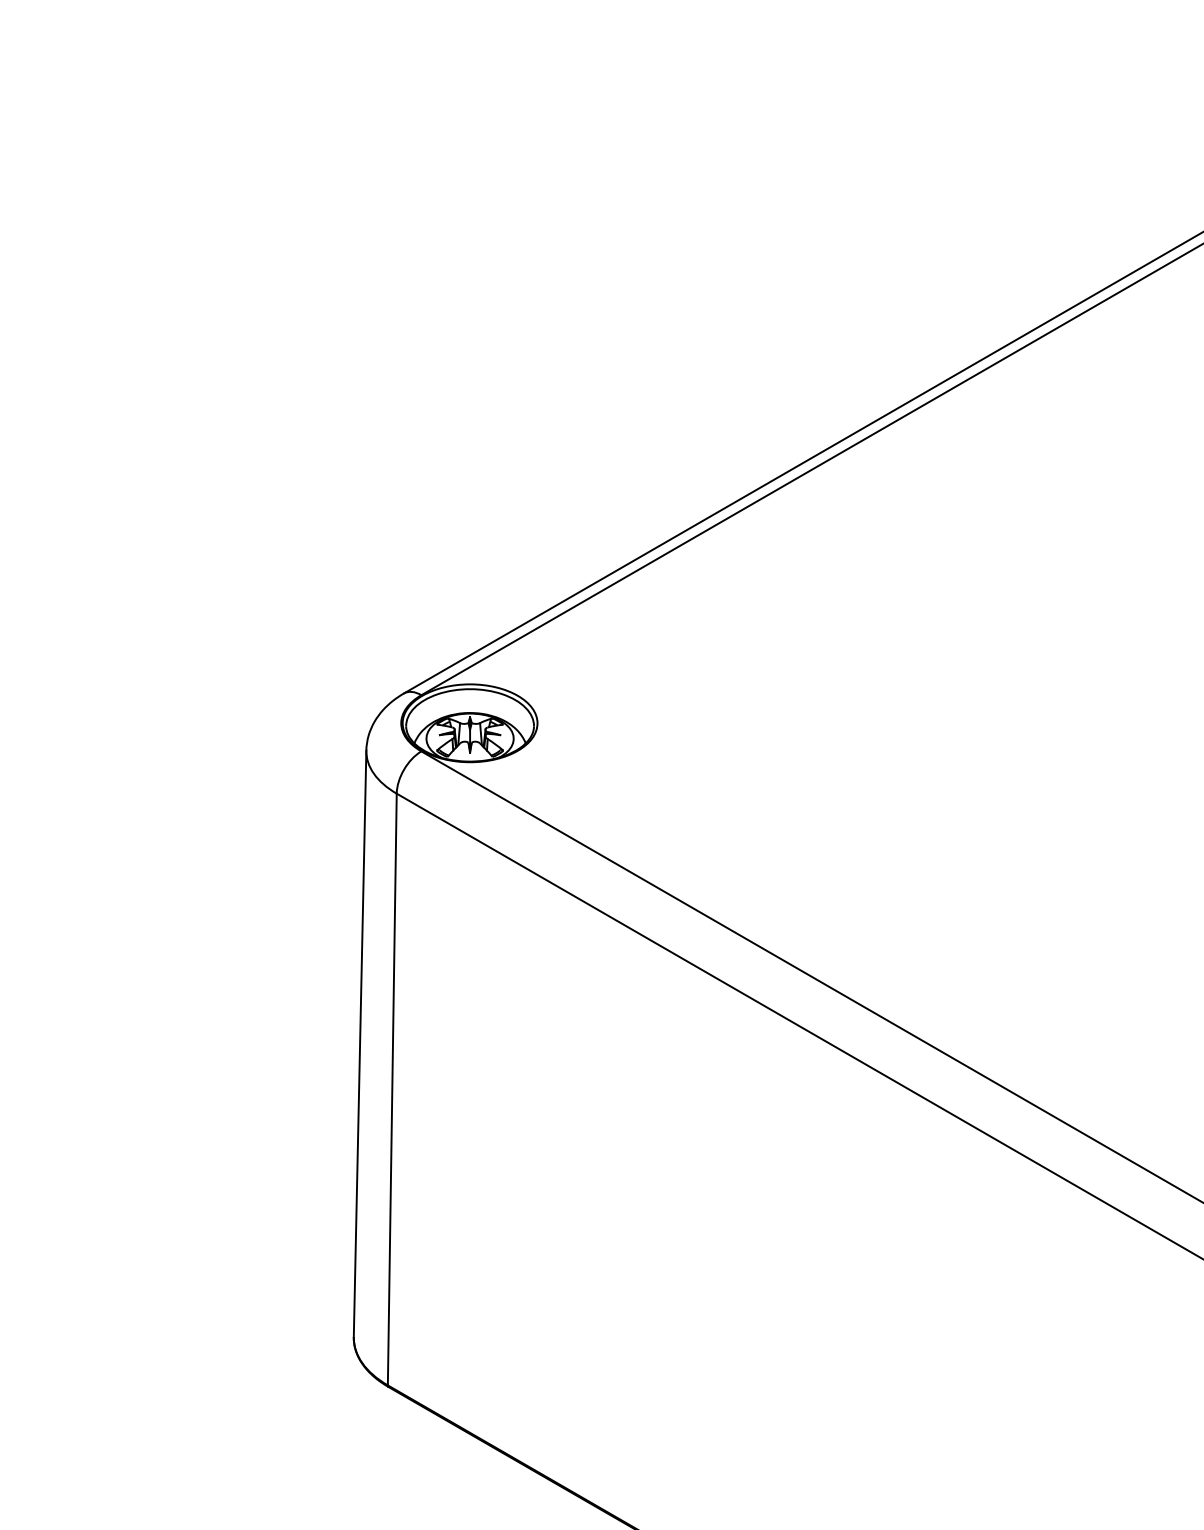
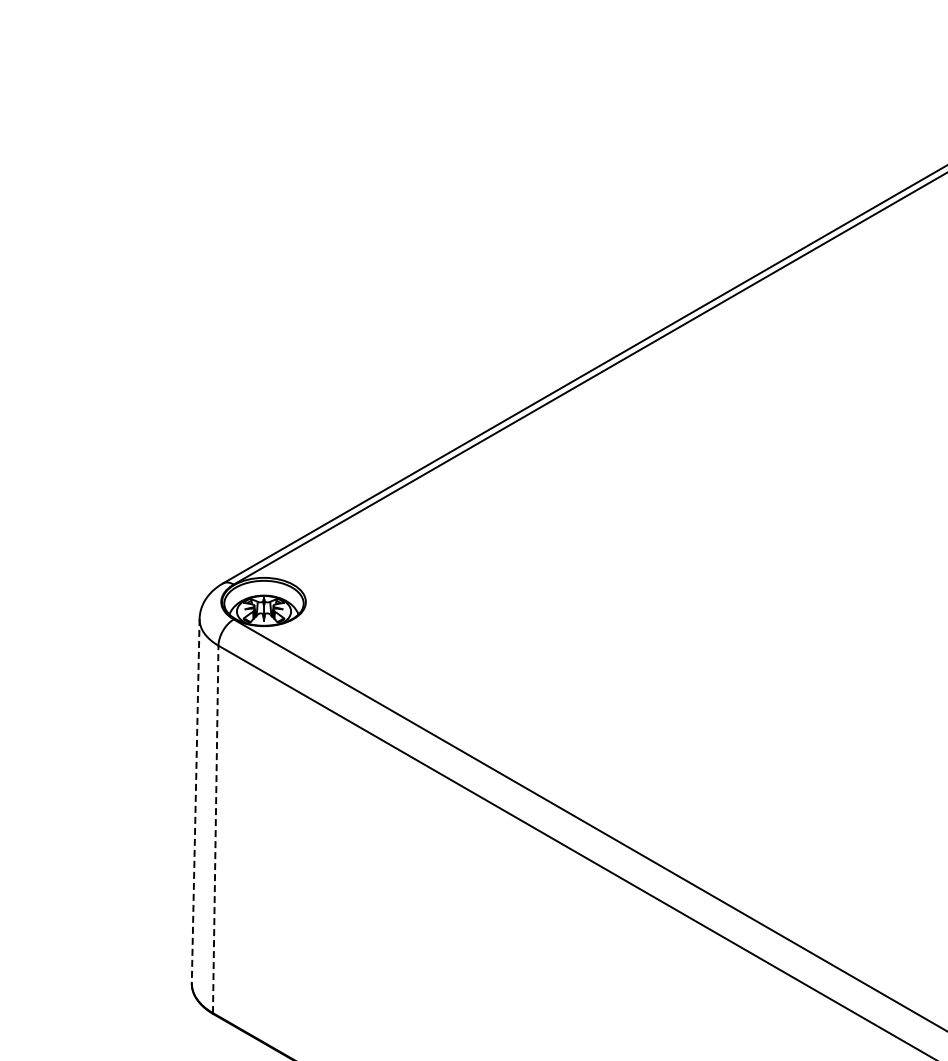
line: (359, 1044) -> (195, 801), solid -> dashed
line: (391, 1089) -> (215, 829), solid -> dashed

